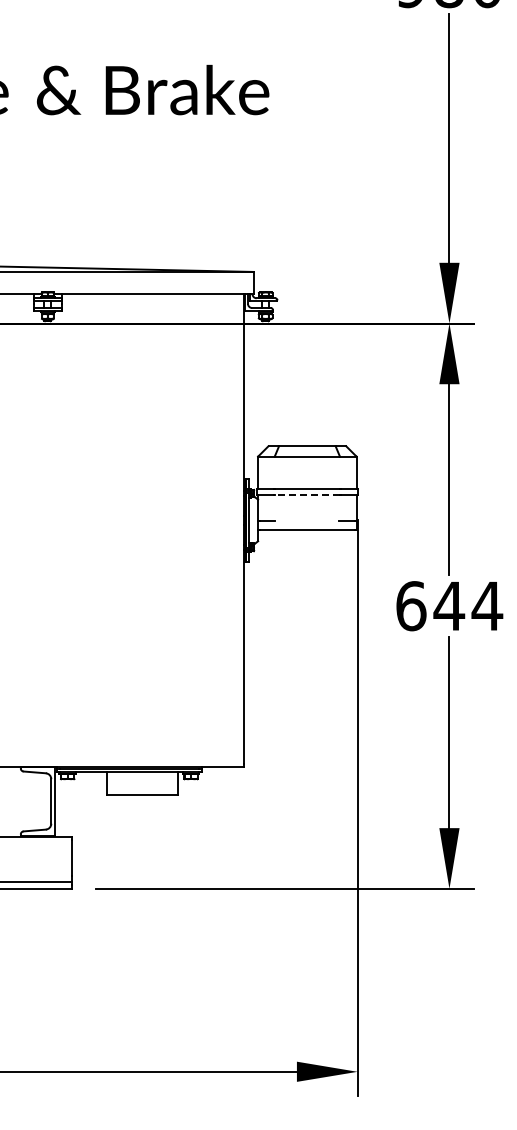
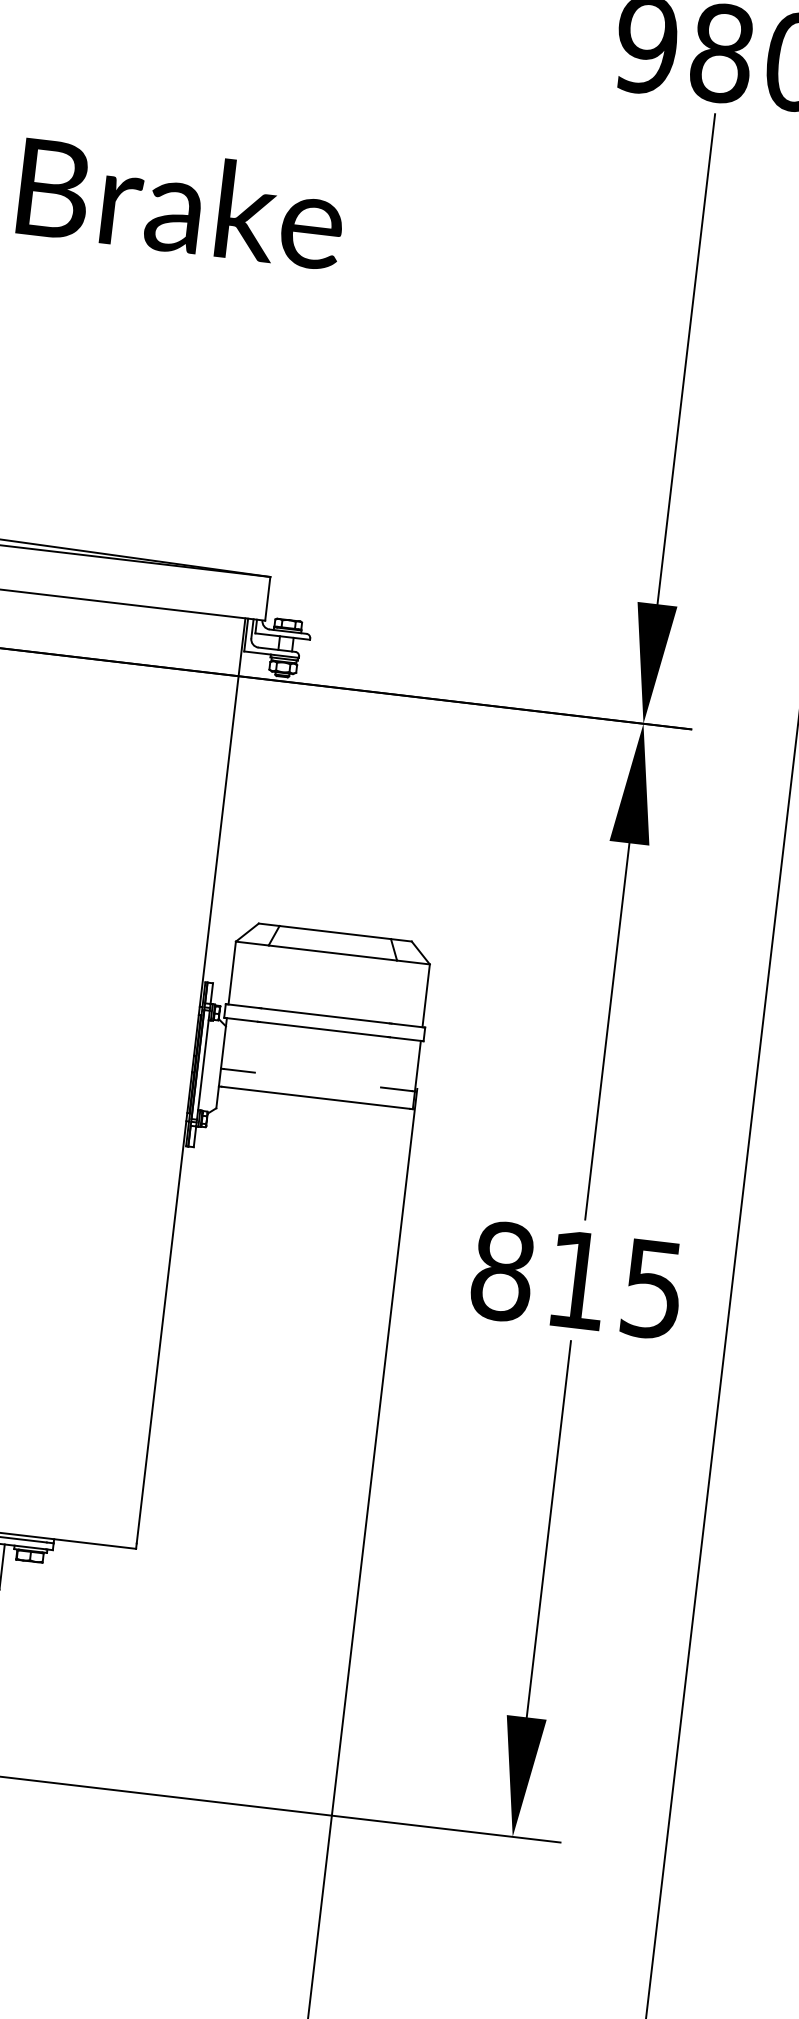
line: (307, 495) -> (324, 1029), dashed -> solid
text: (449, 606) -> (578, 1280), 644 -> 815

